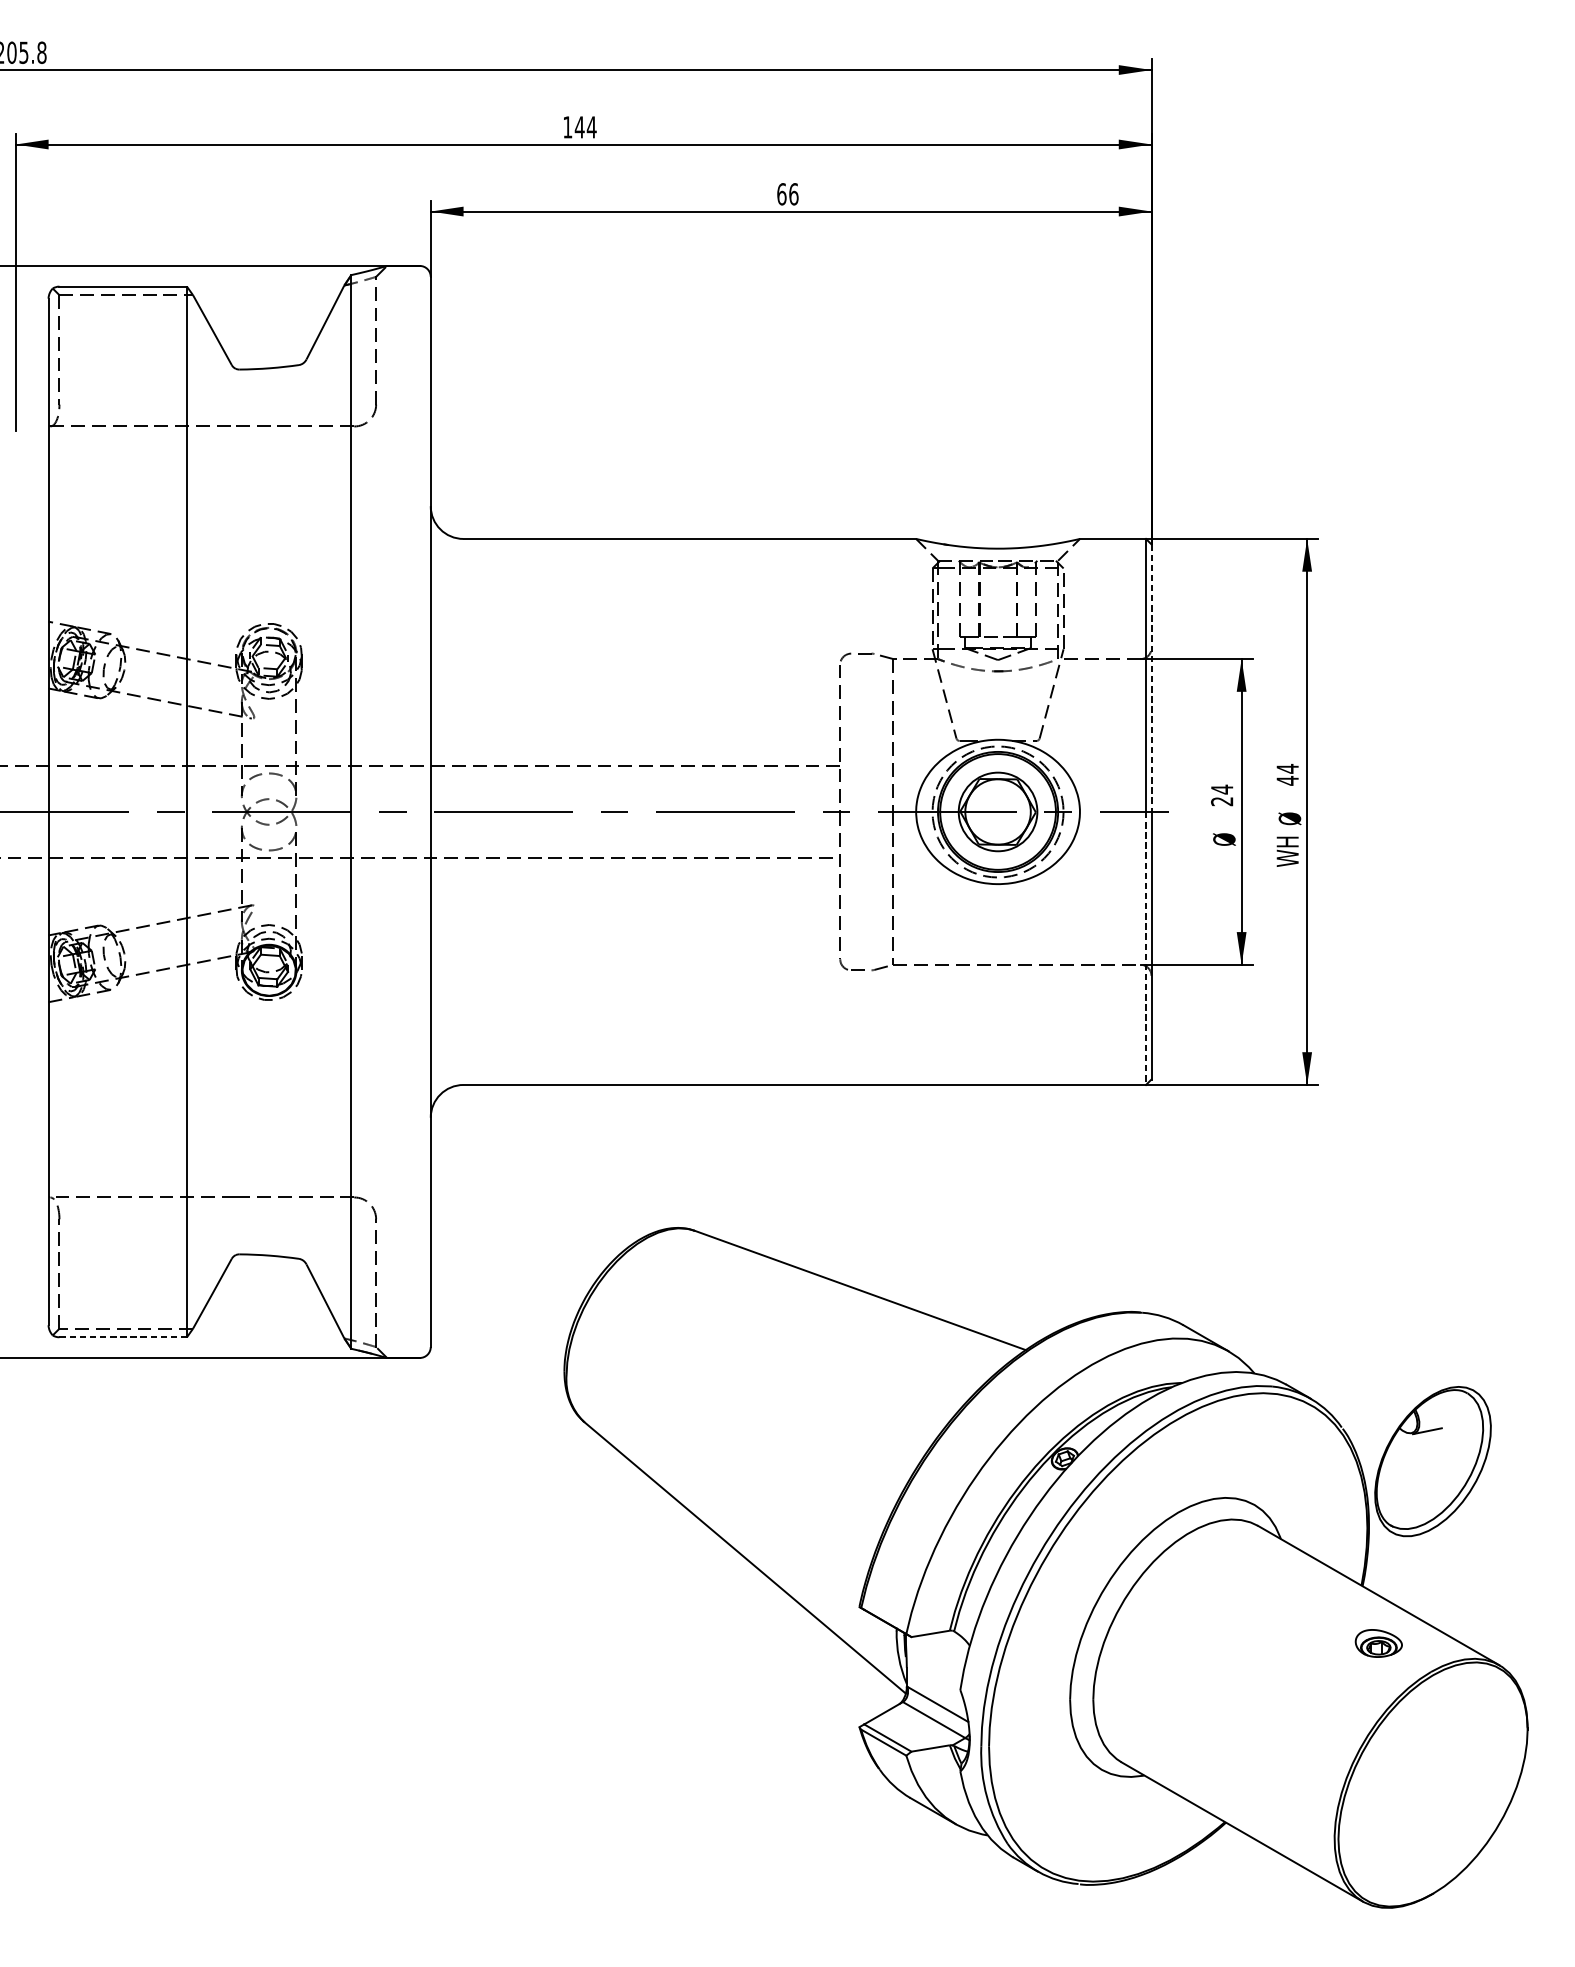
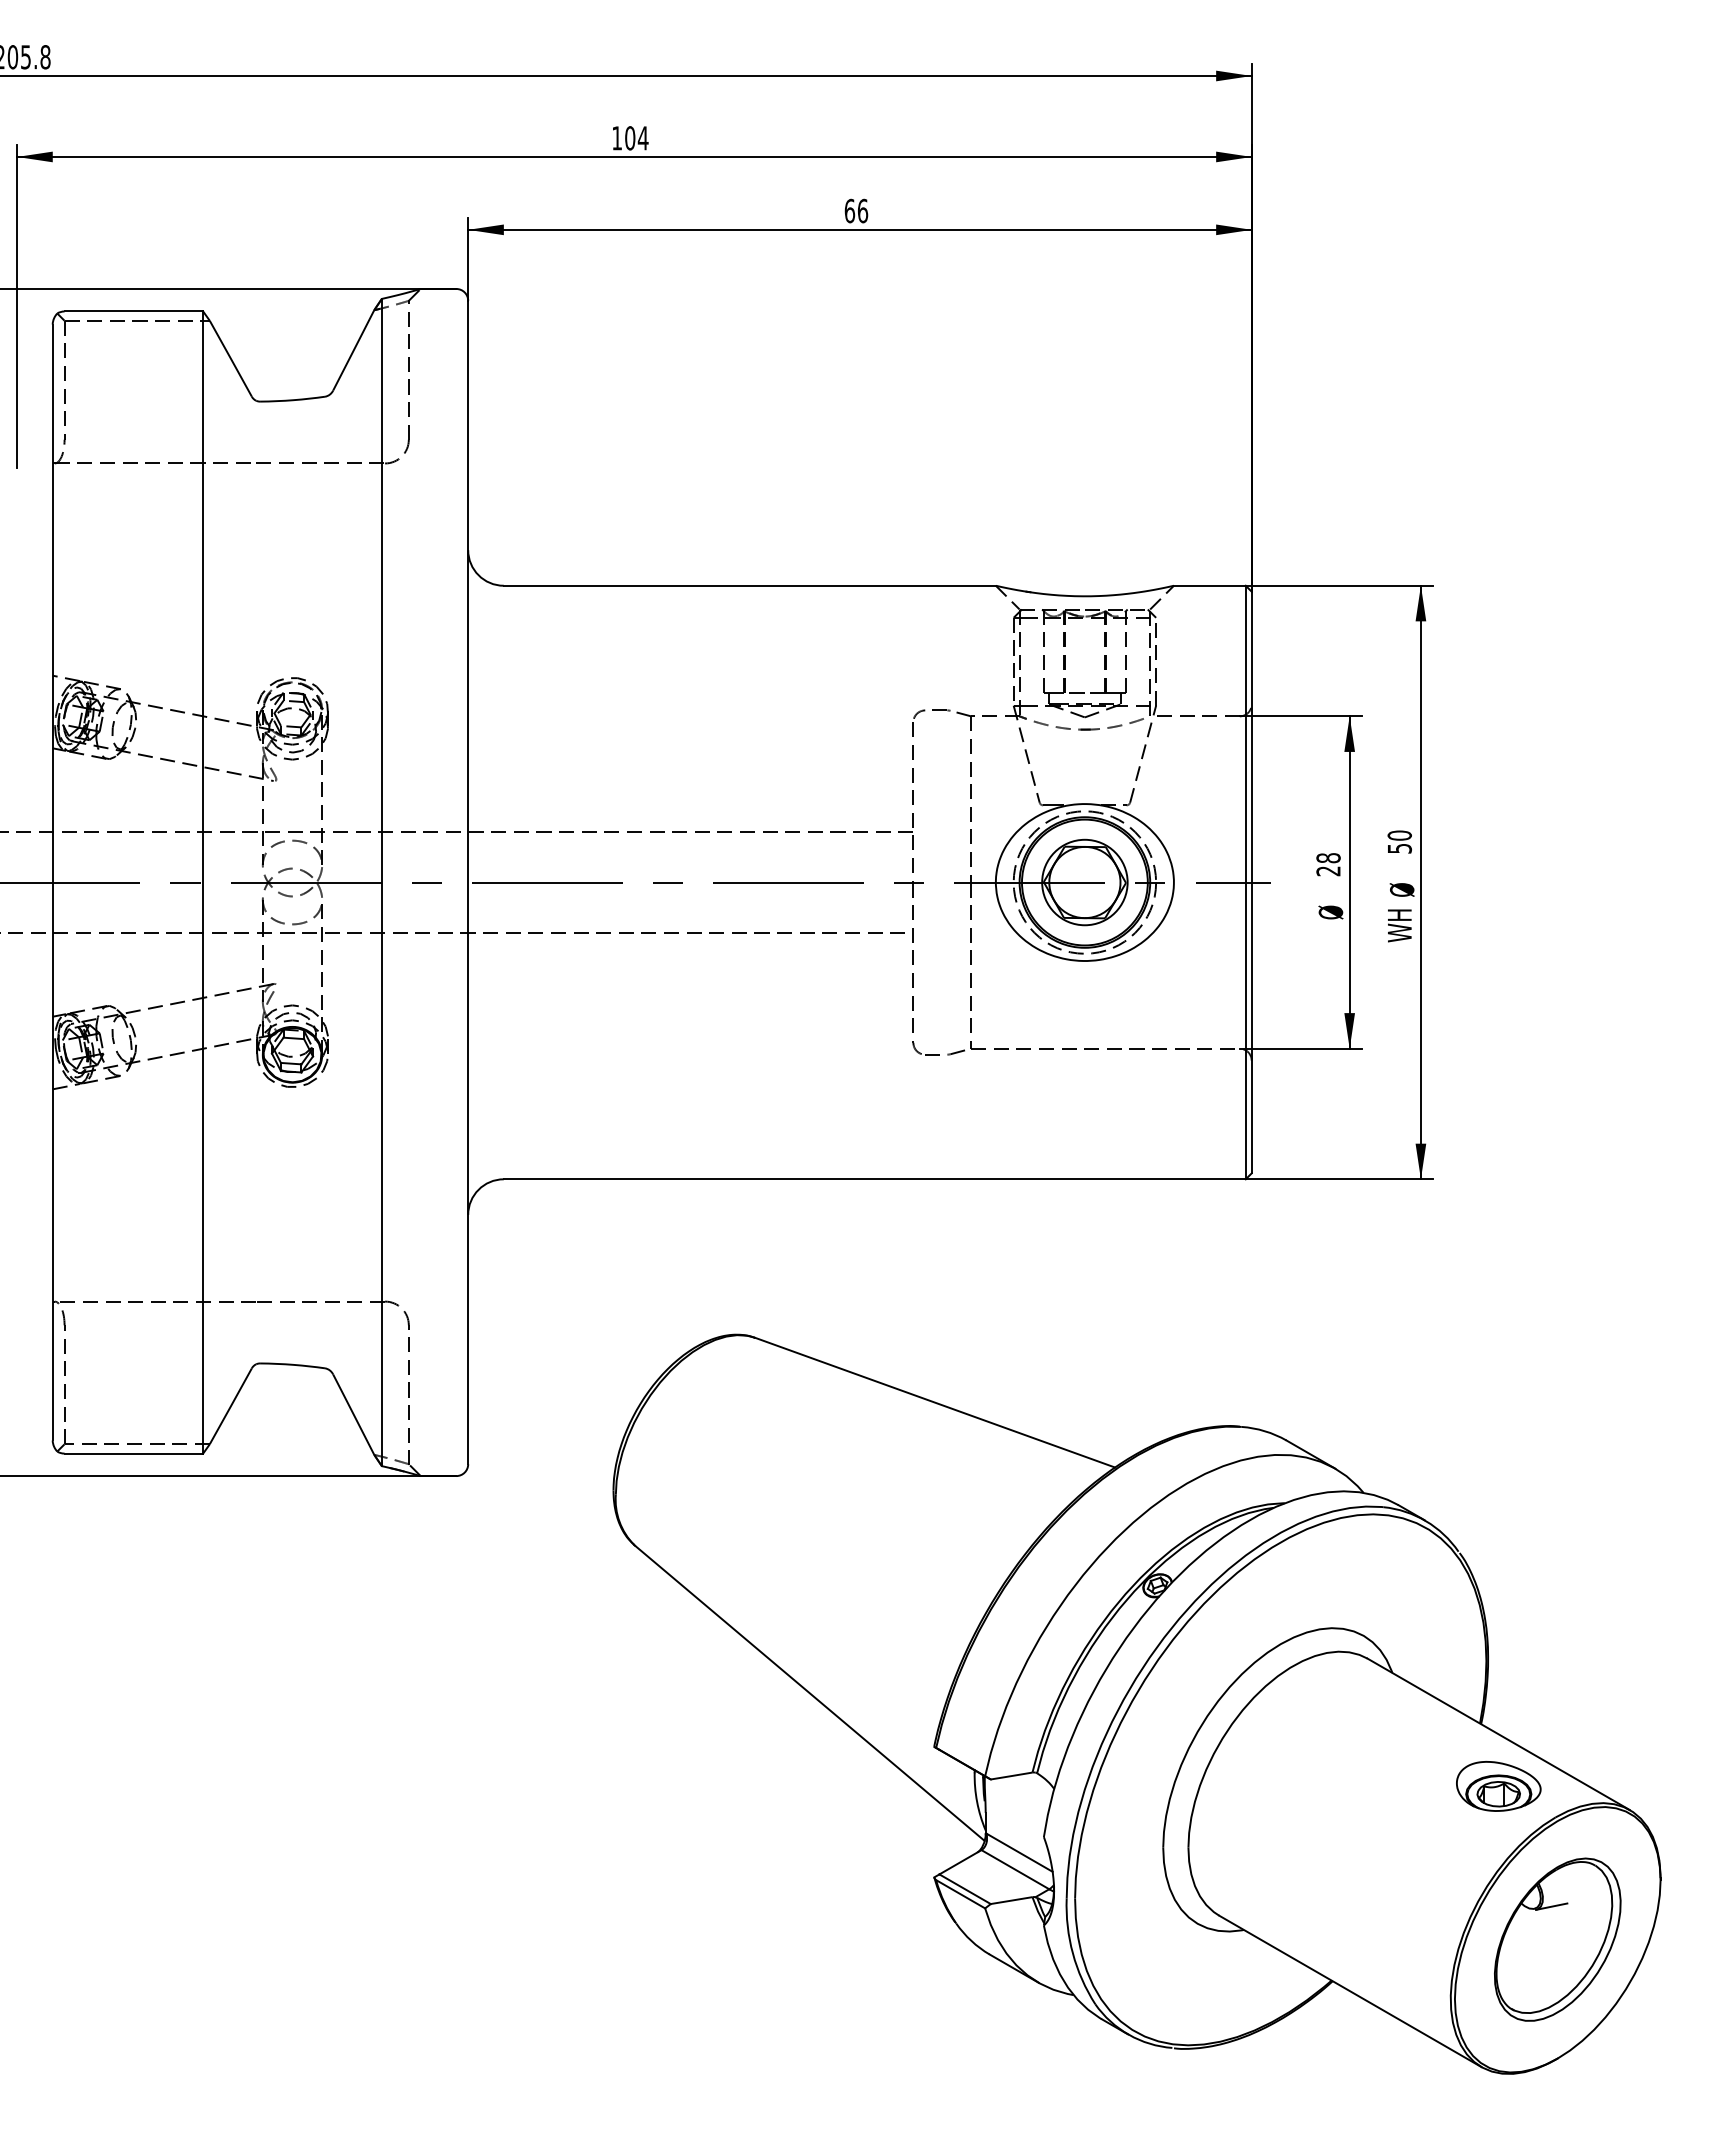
text: (579, 127) -> (629, 138), 144 -> 104
line: (1151, 678) -> (1251, 737), dashed -> solid
text: (1287, 775) -> (1399, 842), 44 -> 50
text: (1222, 788) -> (1328, 857), 24 -> 28
line: (1145, 949) -> (1245, 1031), dashed -> solid
line: (123, 1337) -> (134, 1453), dashed -> solid
part: (1432, 1461) -> (1557, 1939), moved
part: (1378, 1643) -> (1498, 1786), size x1.67

